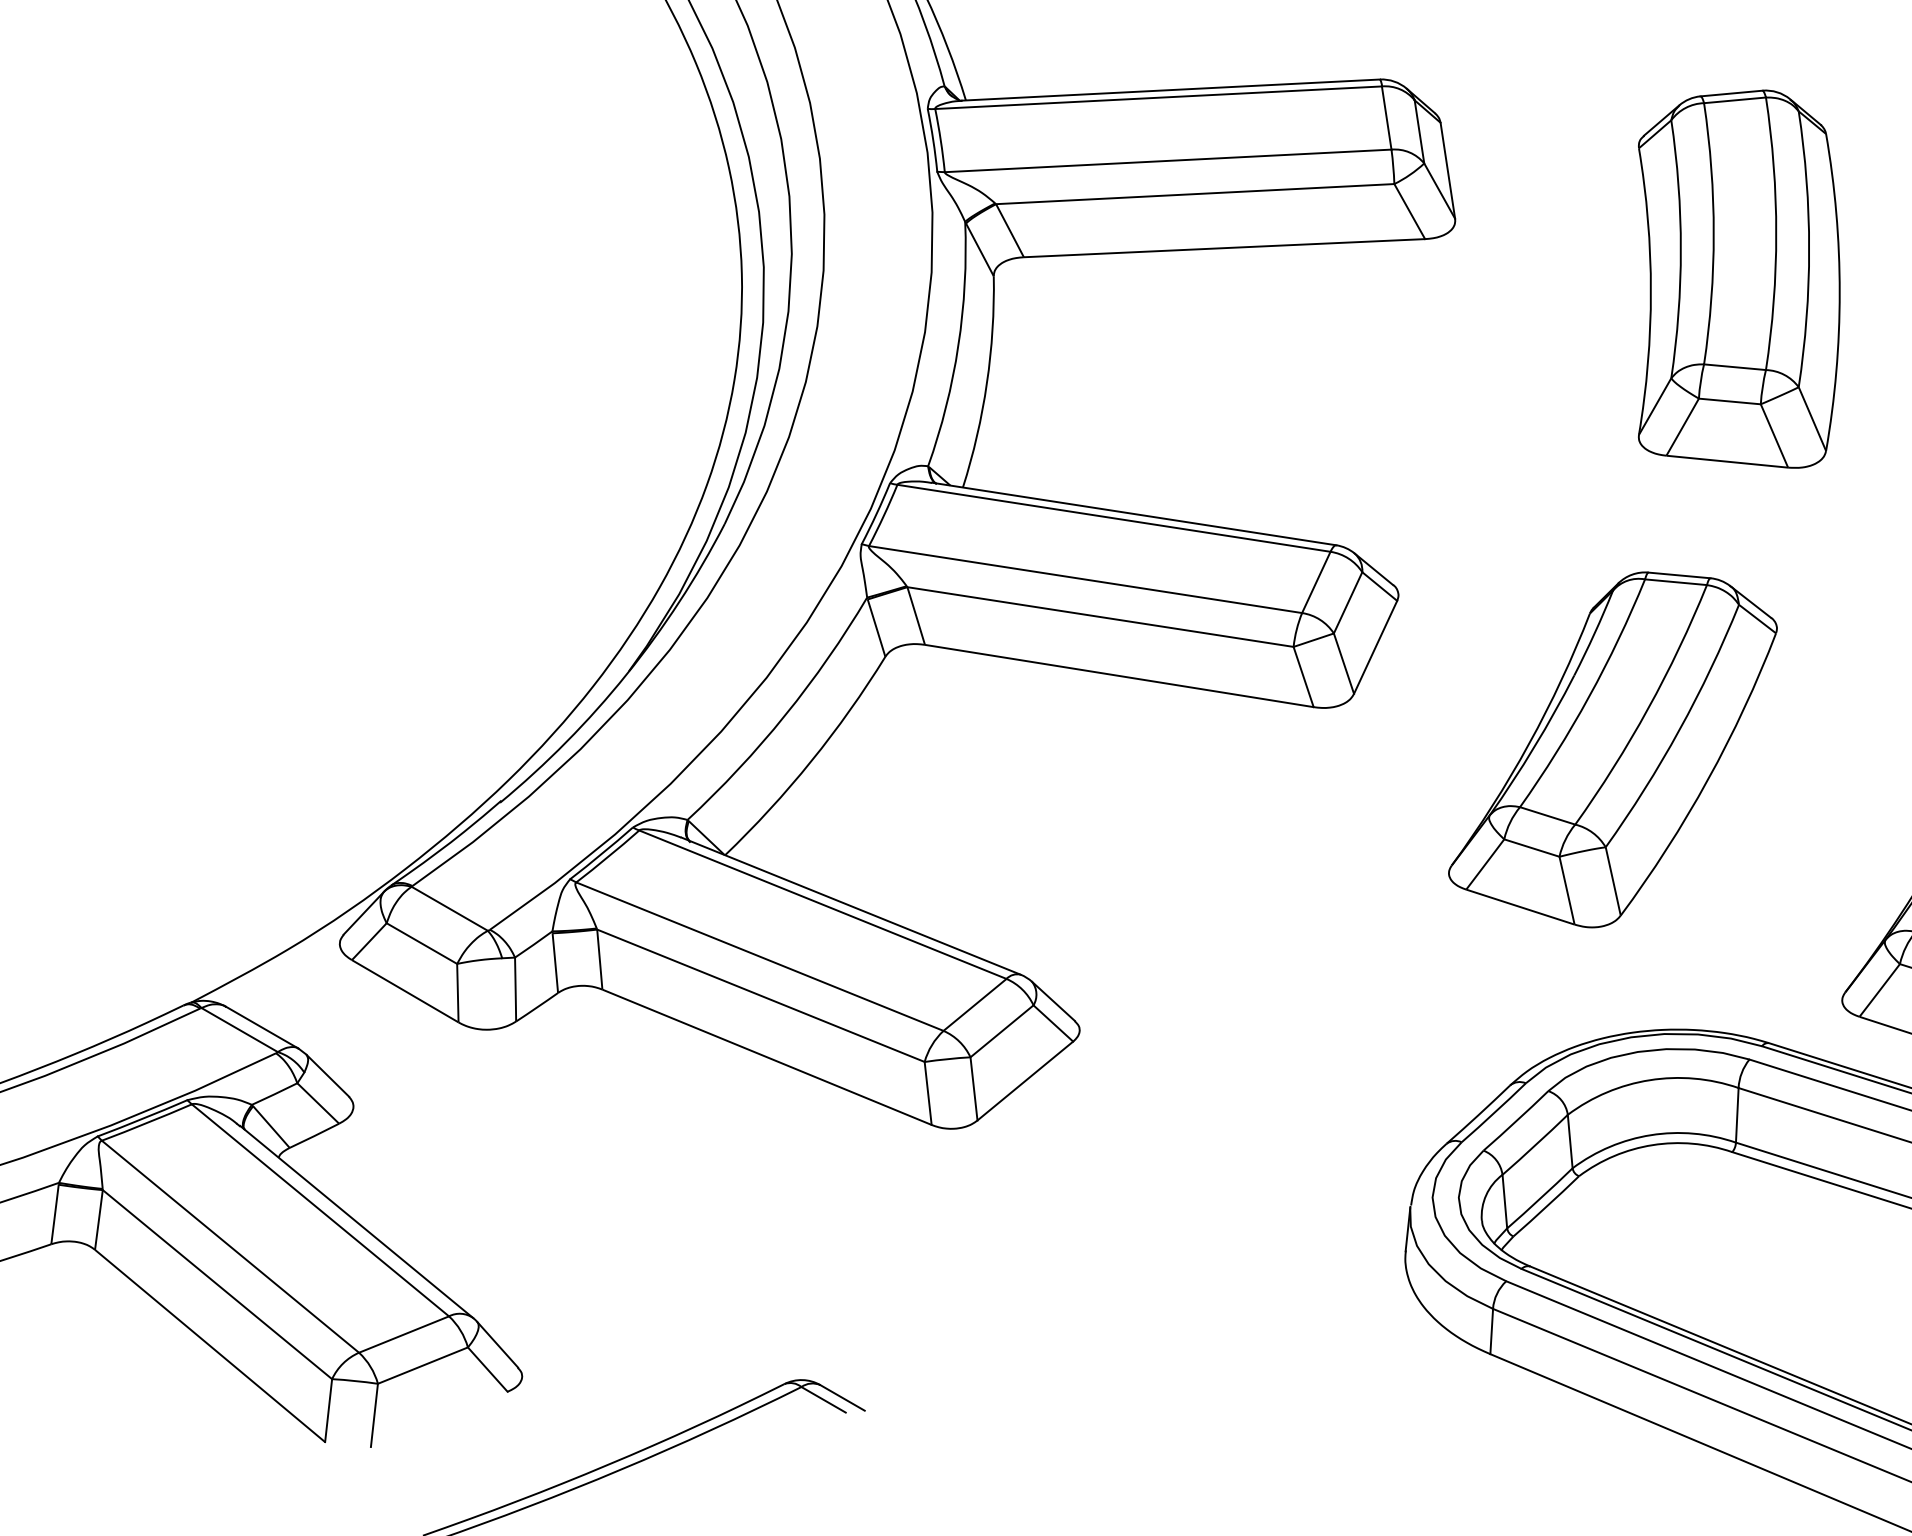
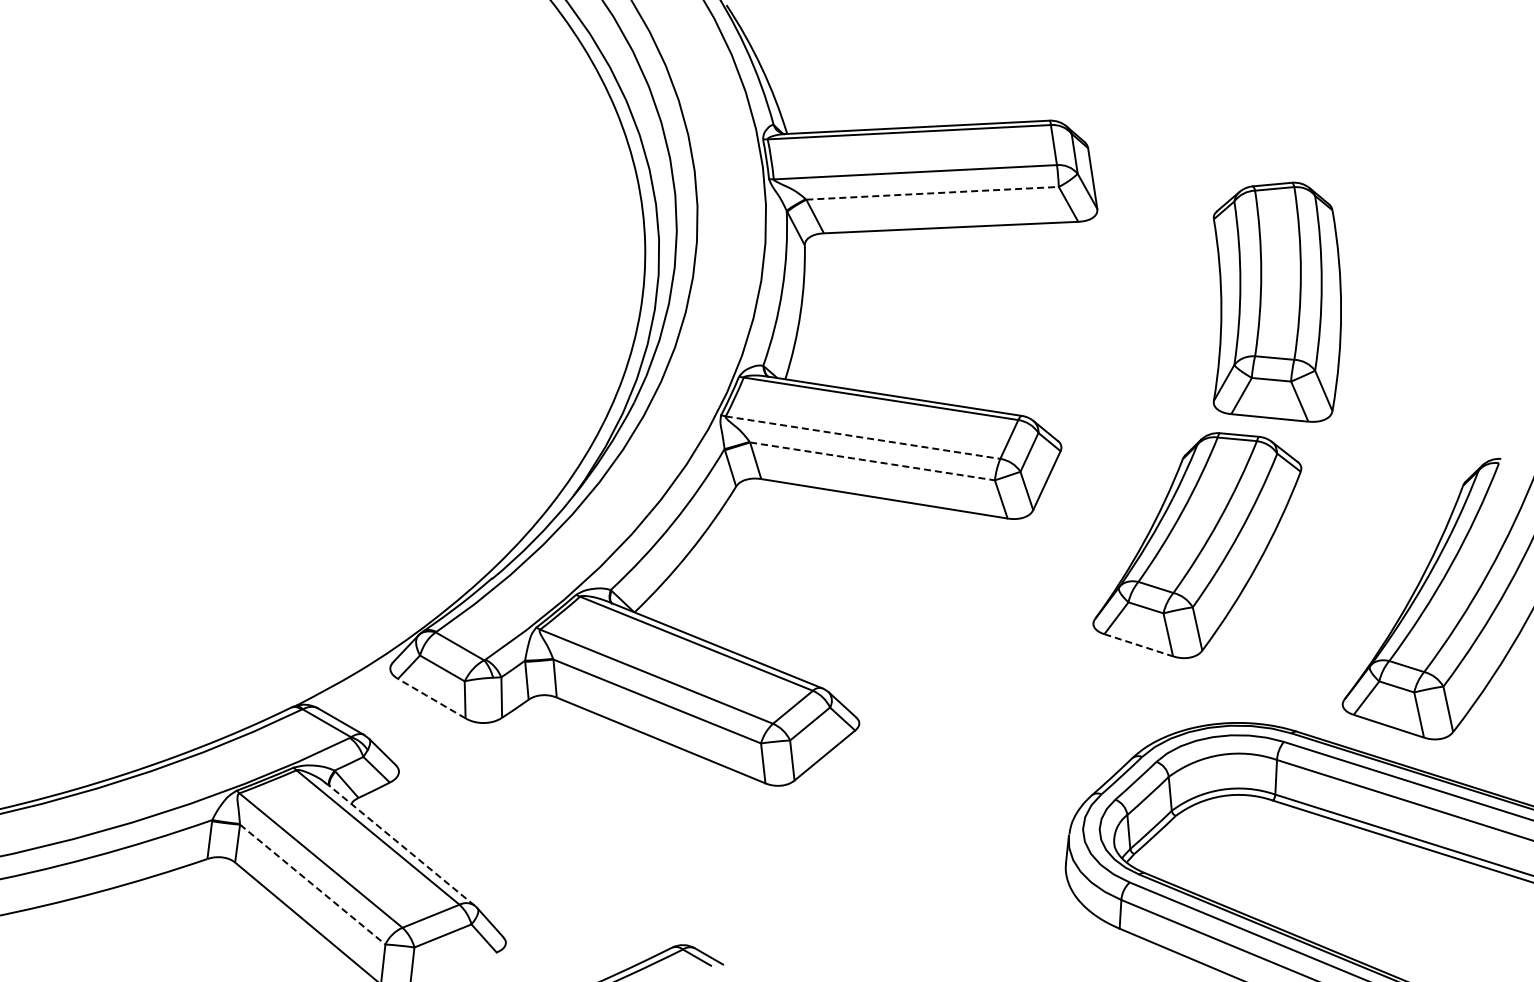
line: (1196, 194) -> (933, 193), solid -> dashed
part: (1737, 278) -> (1276, 301), moved
line: (1086, 579) -> (863, 437), solid -> dashed
line: (1100, 617) -> (872, 461), solid -> dashed
line: (1521, 907) -> (1139, 645), solid -> dashed
line: (404, 991) -> (431, 698), solid -> dashed
line: (357, 1221) -> (401, 844), solid -> dashed
line: (218, 1284) -> (313, 884), solid -> dashed

